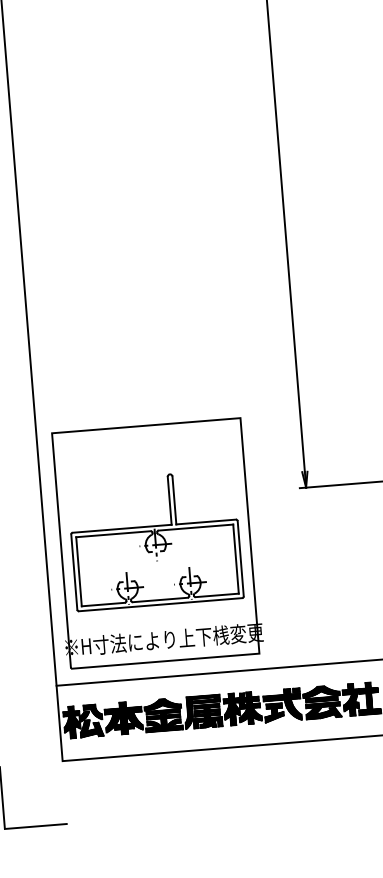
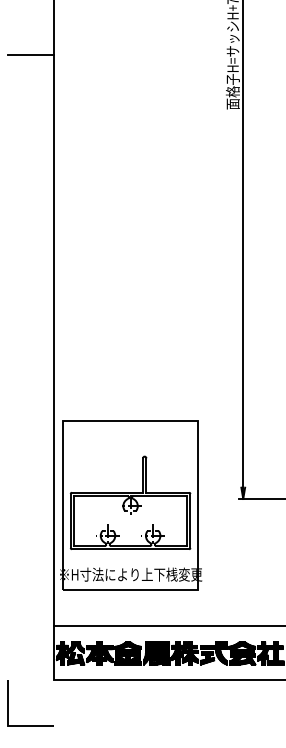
part: (157, 543) -> (131, 505), moved

